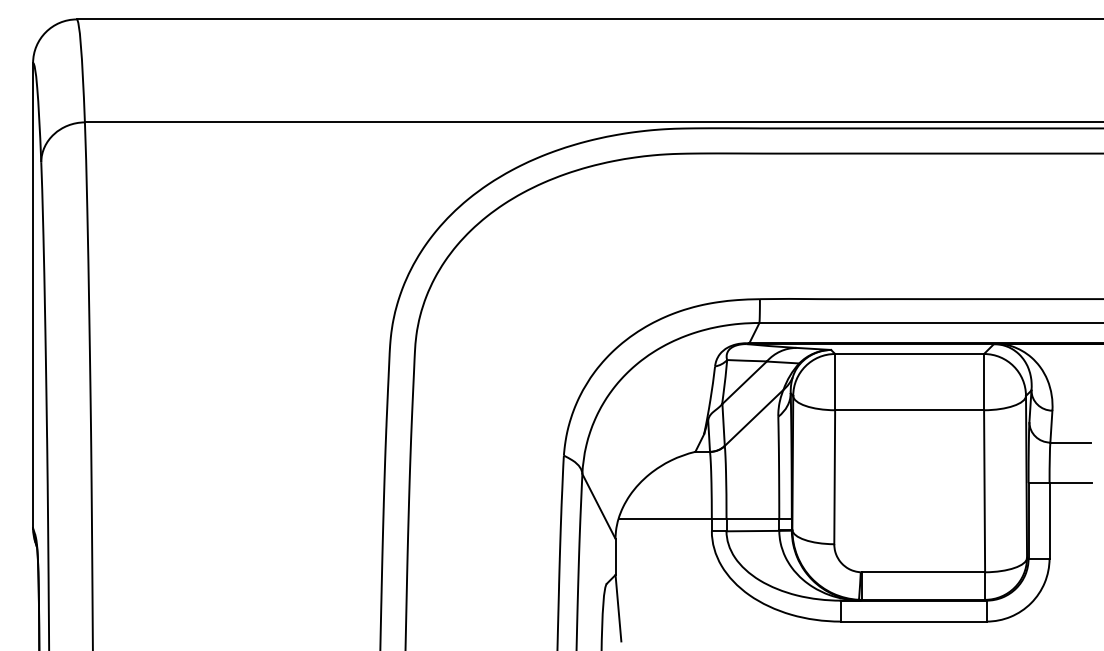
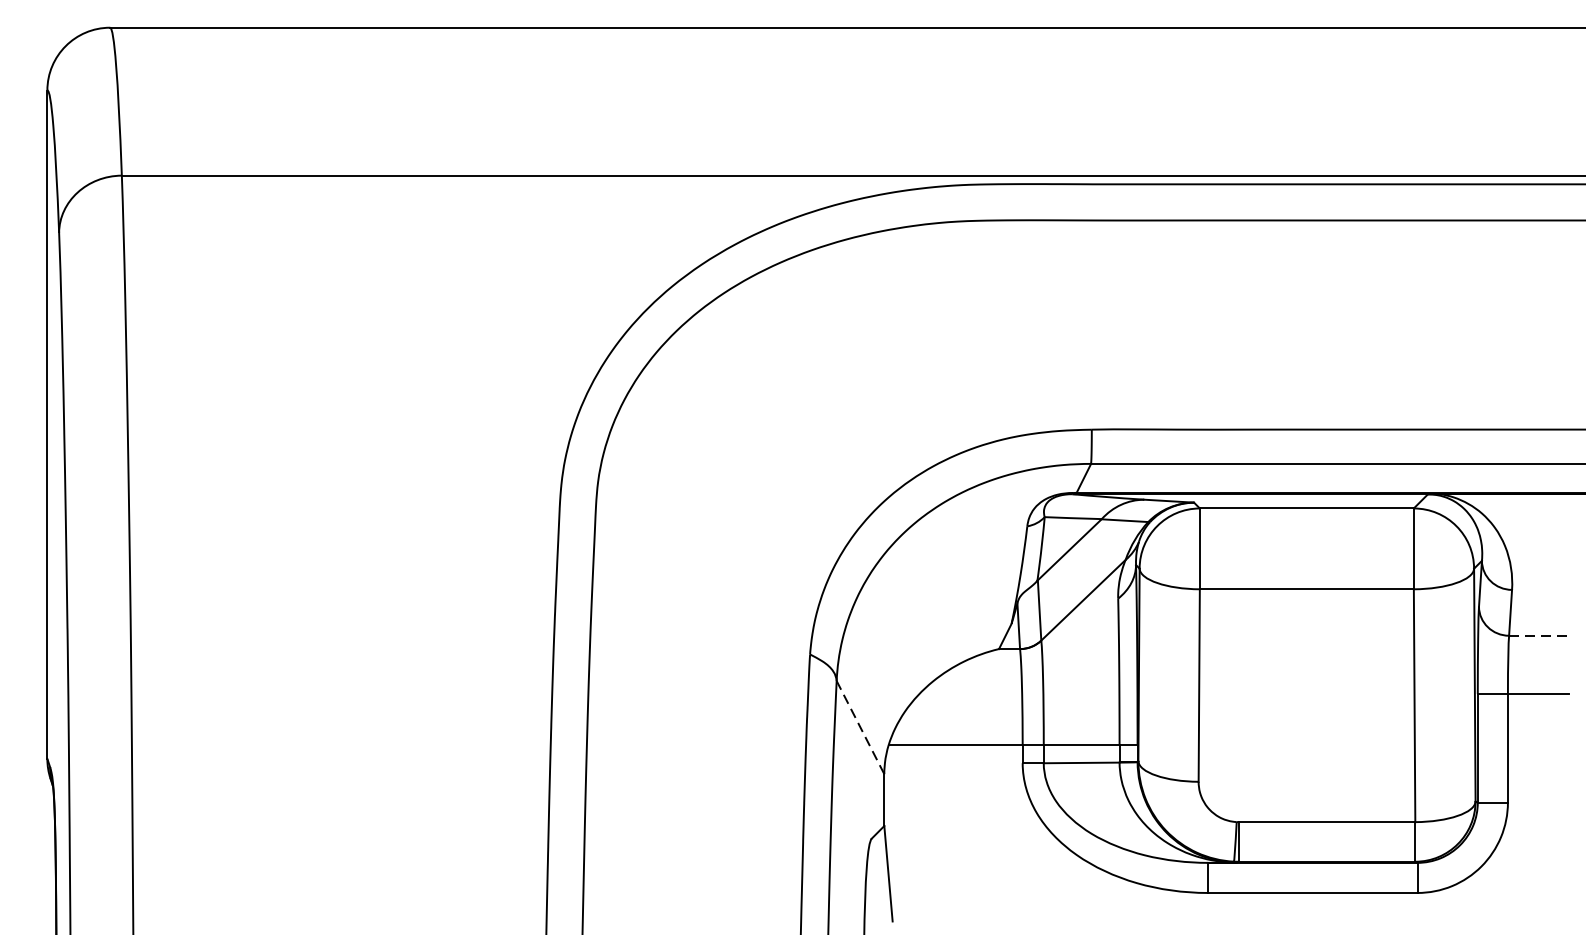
line: (1070, 442) -> (1538, 635), solid -> dashed
line: (598, 506) -> (859, 727), solid -> dashed

